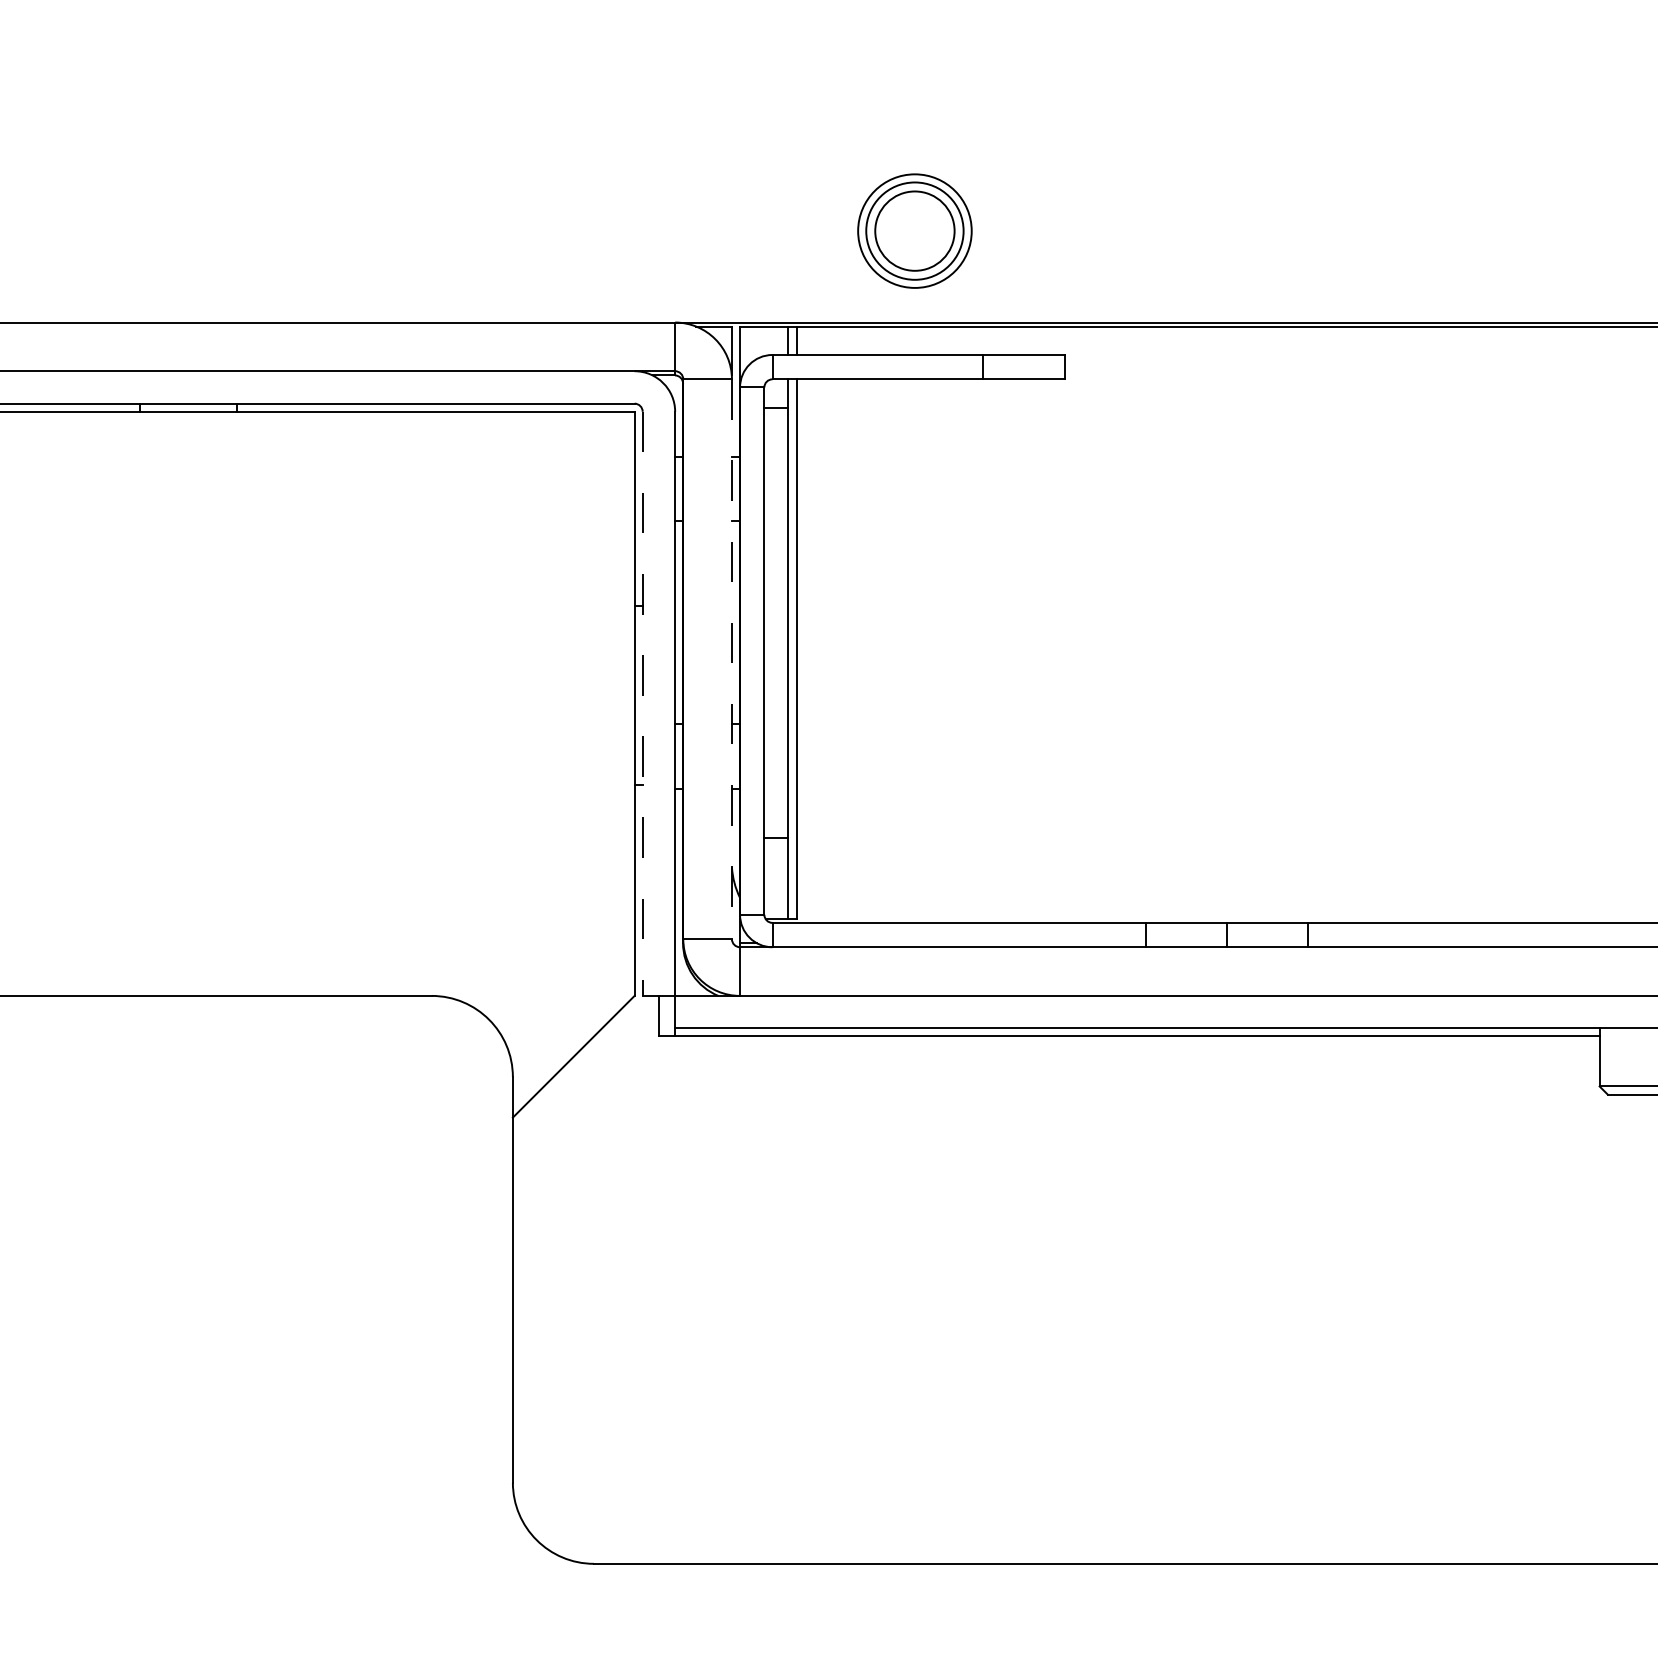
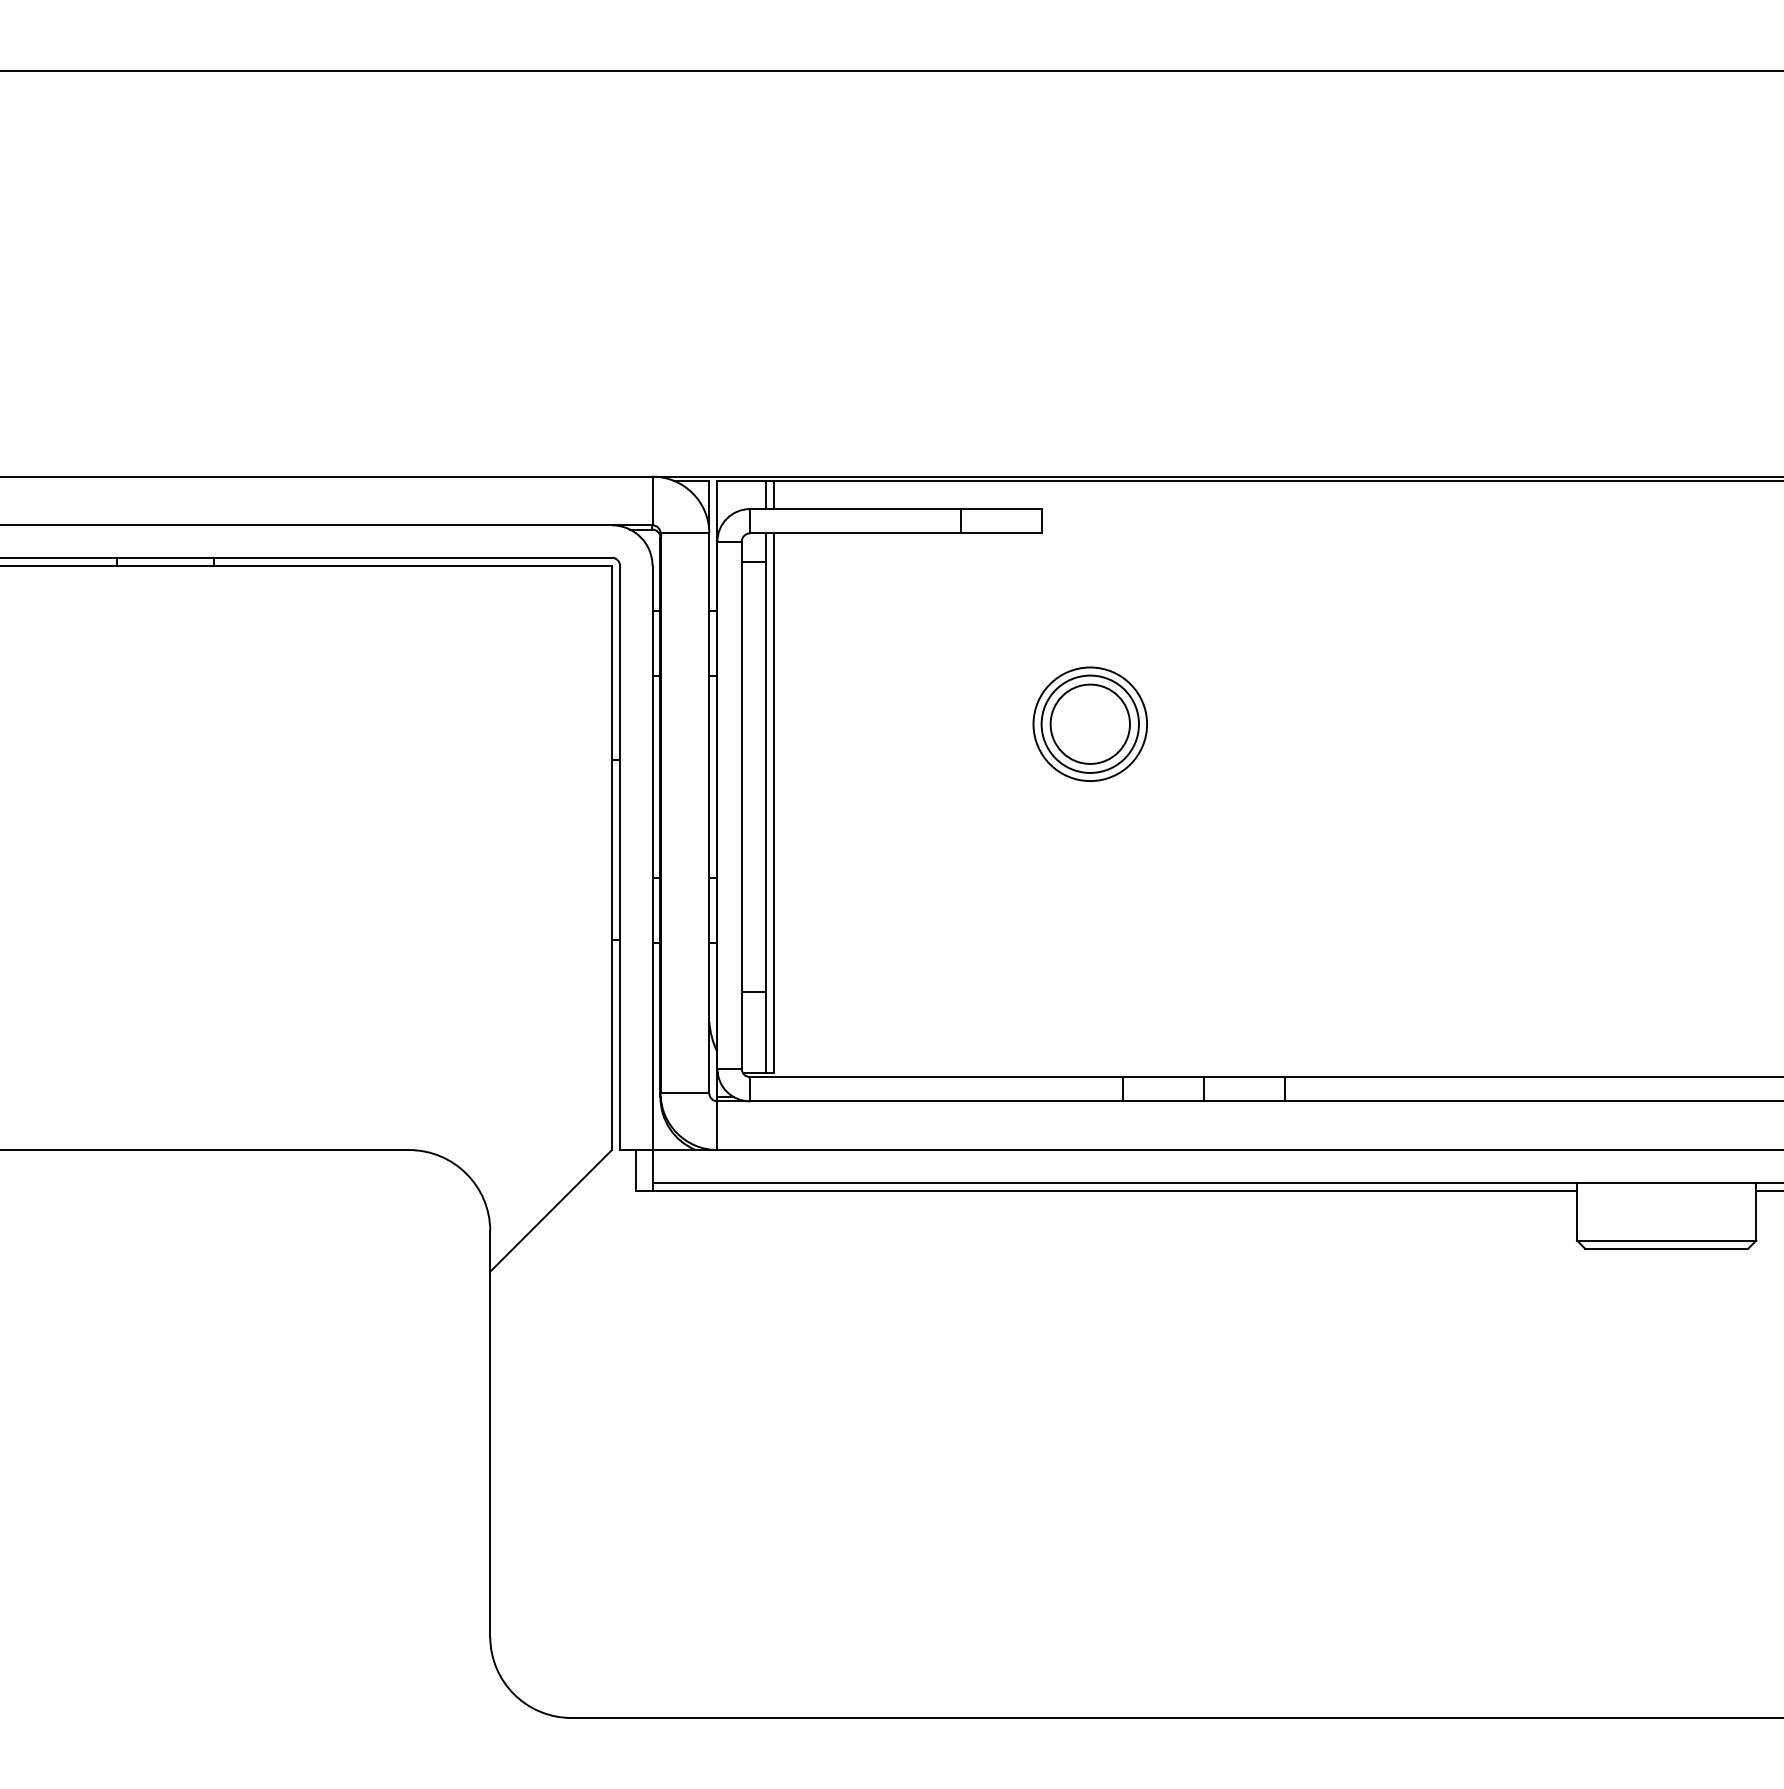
part: (914, 230) -> (1089, 723), moved
line: (732, 659) -> (709, 813), dashed -> solid
line: (643, 704) -> (620, 858), dashed -> solid

